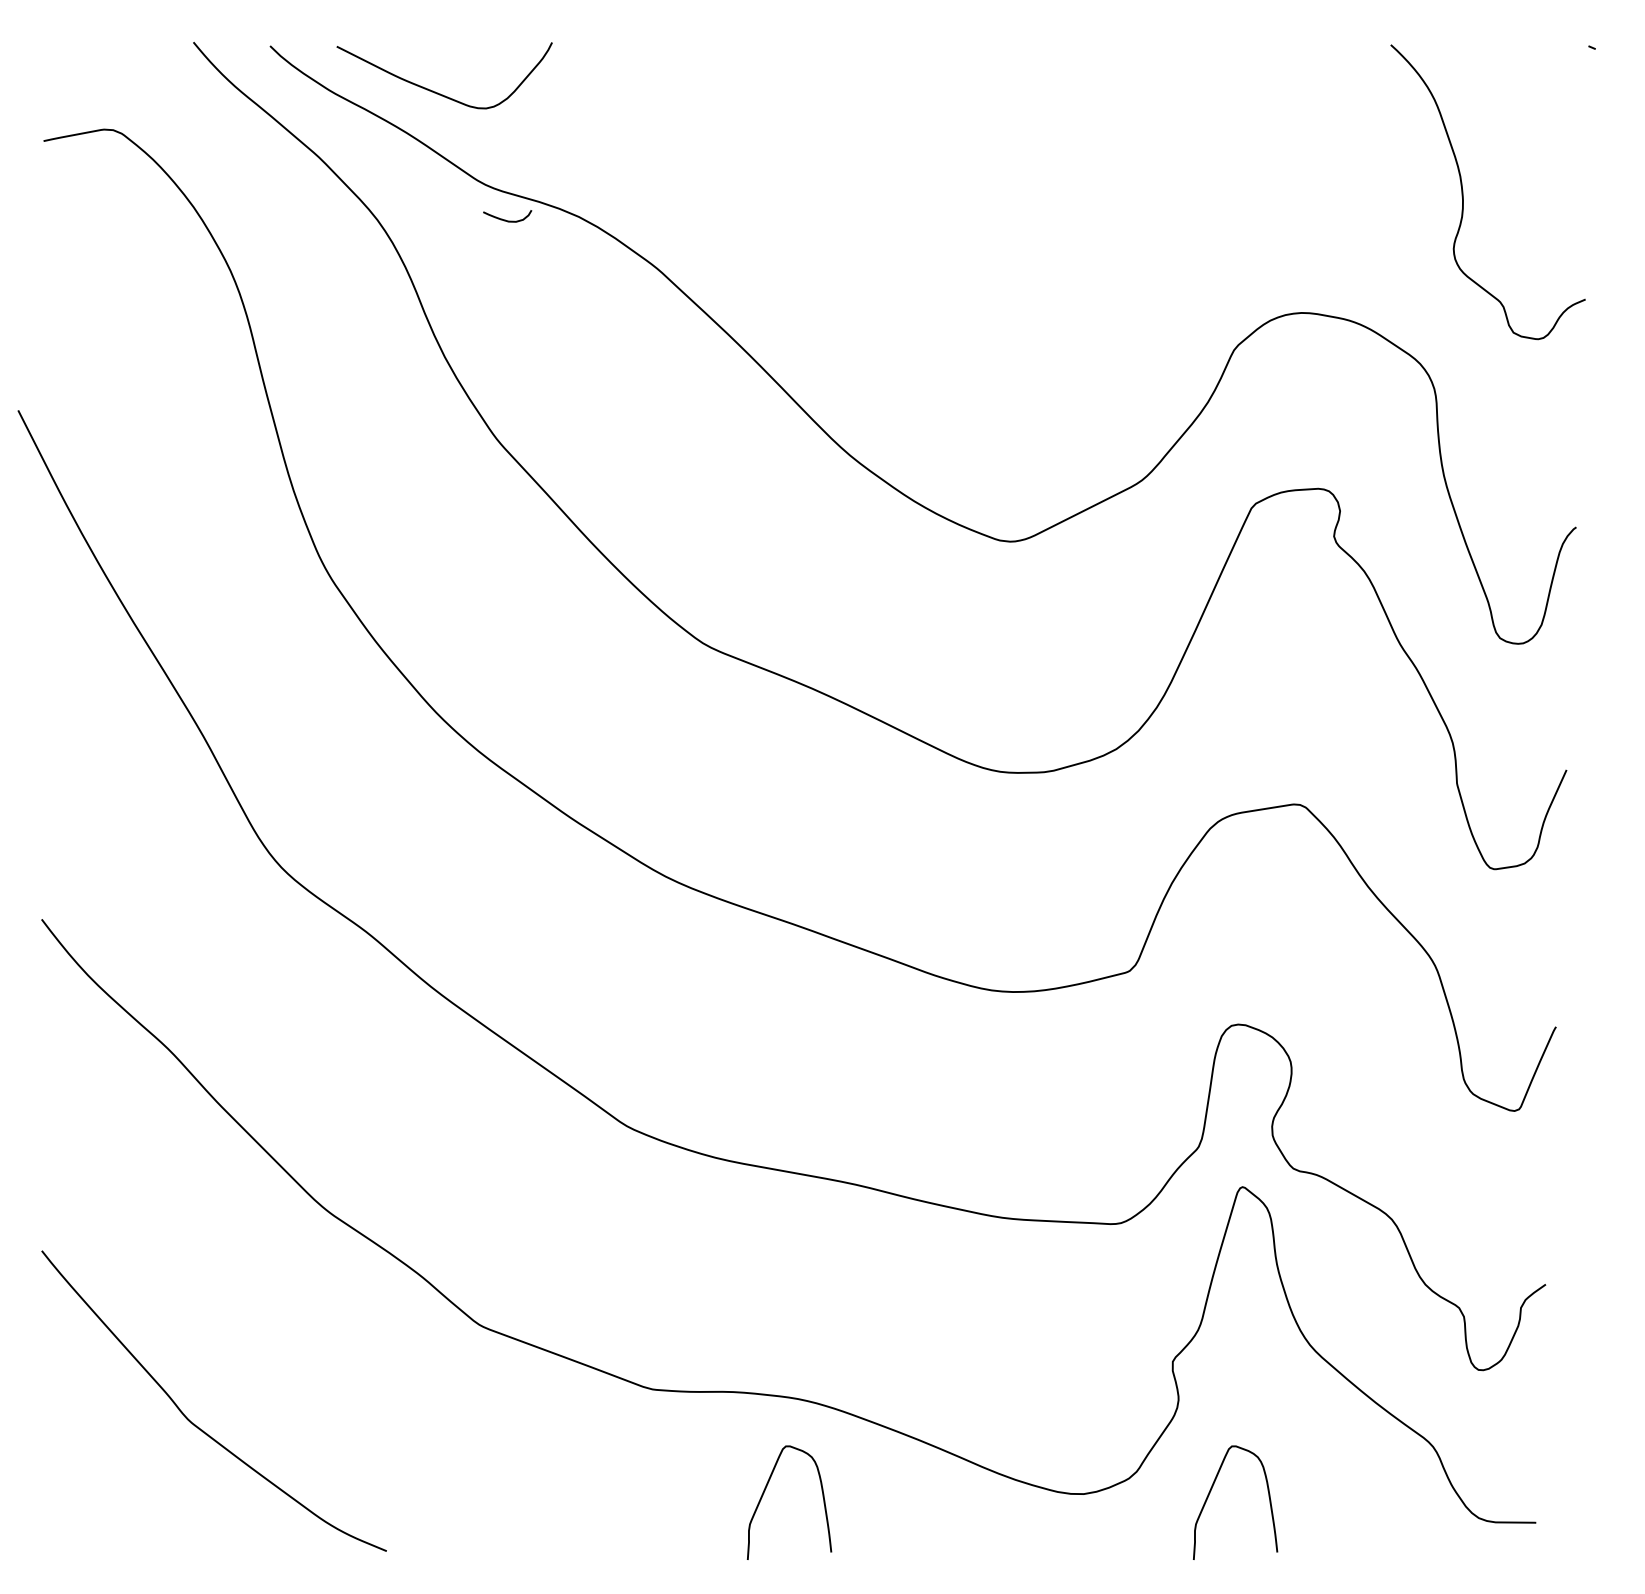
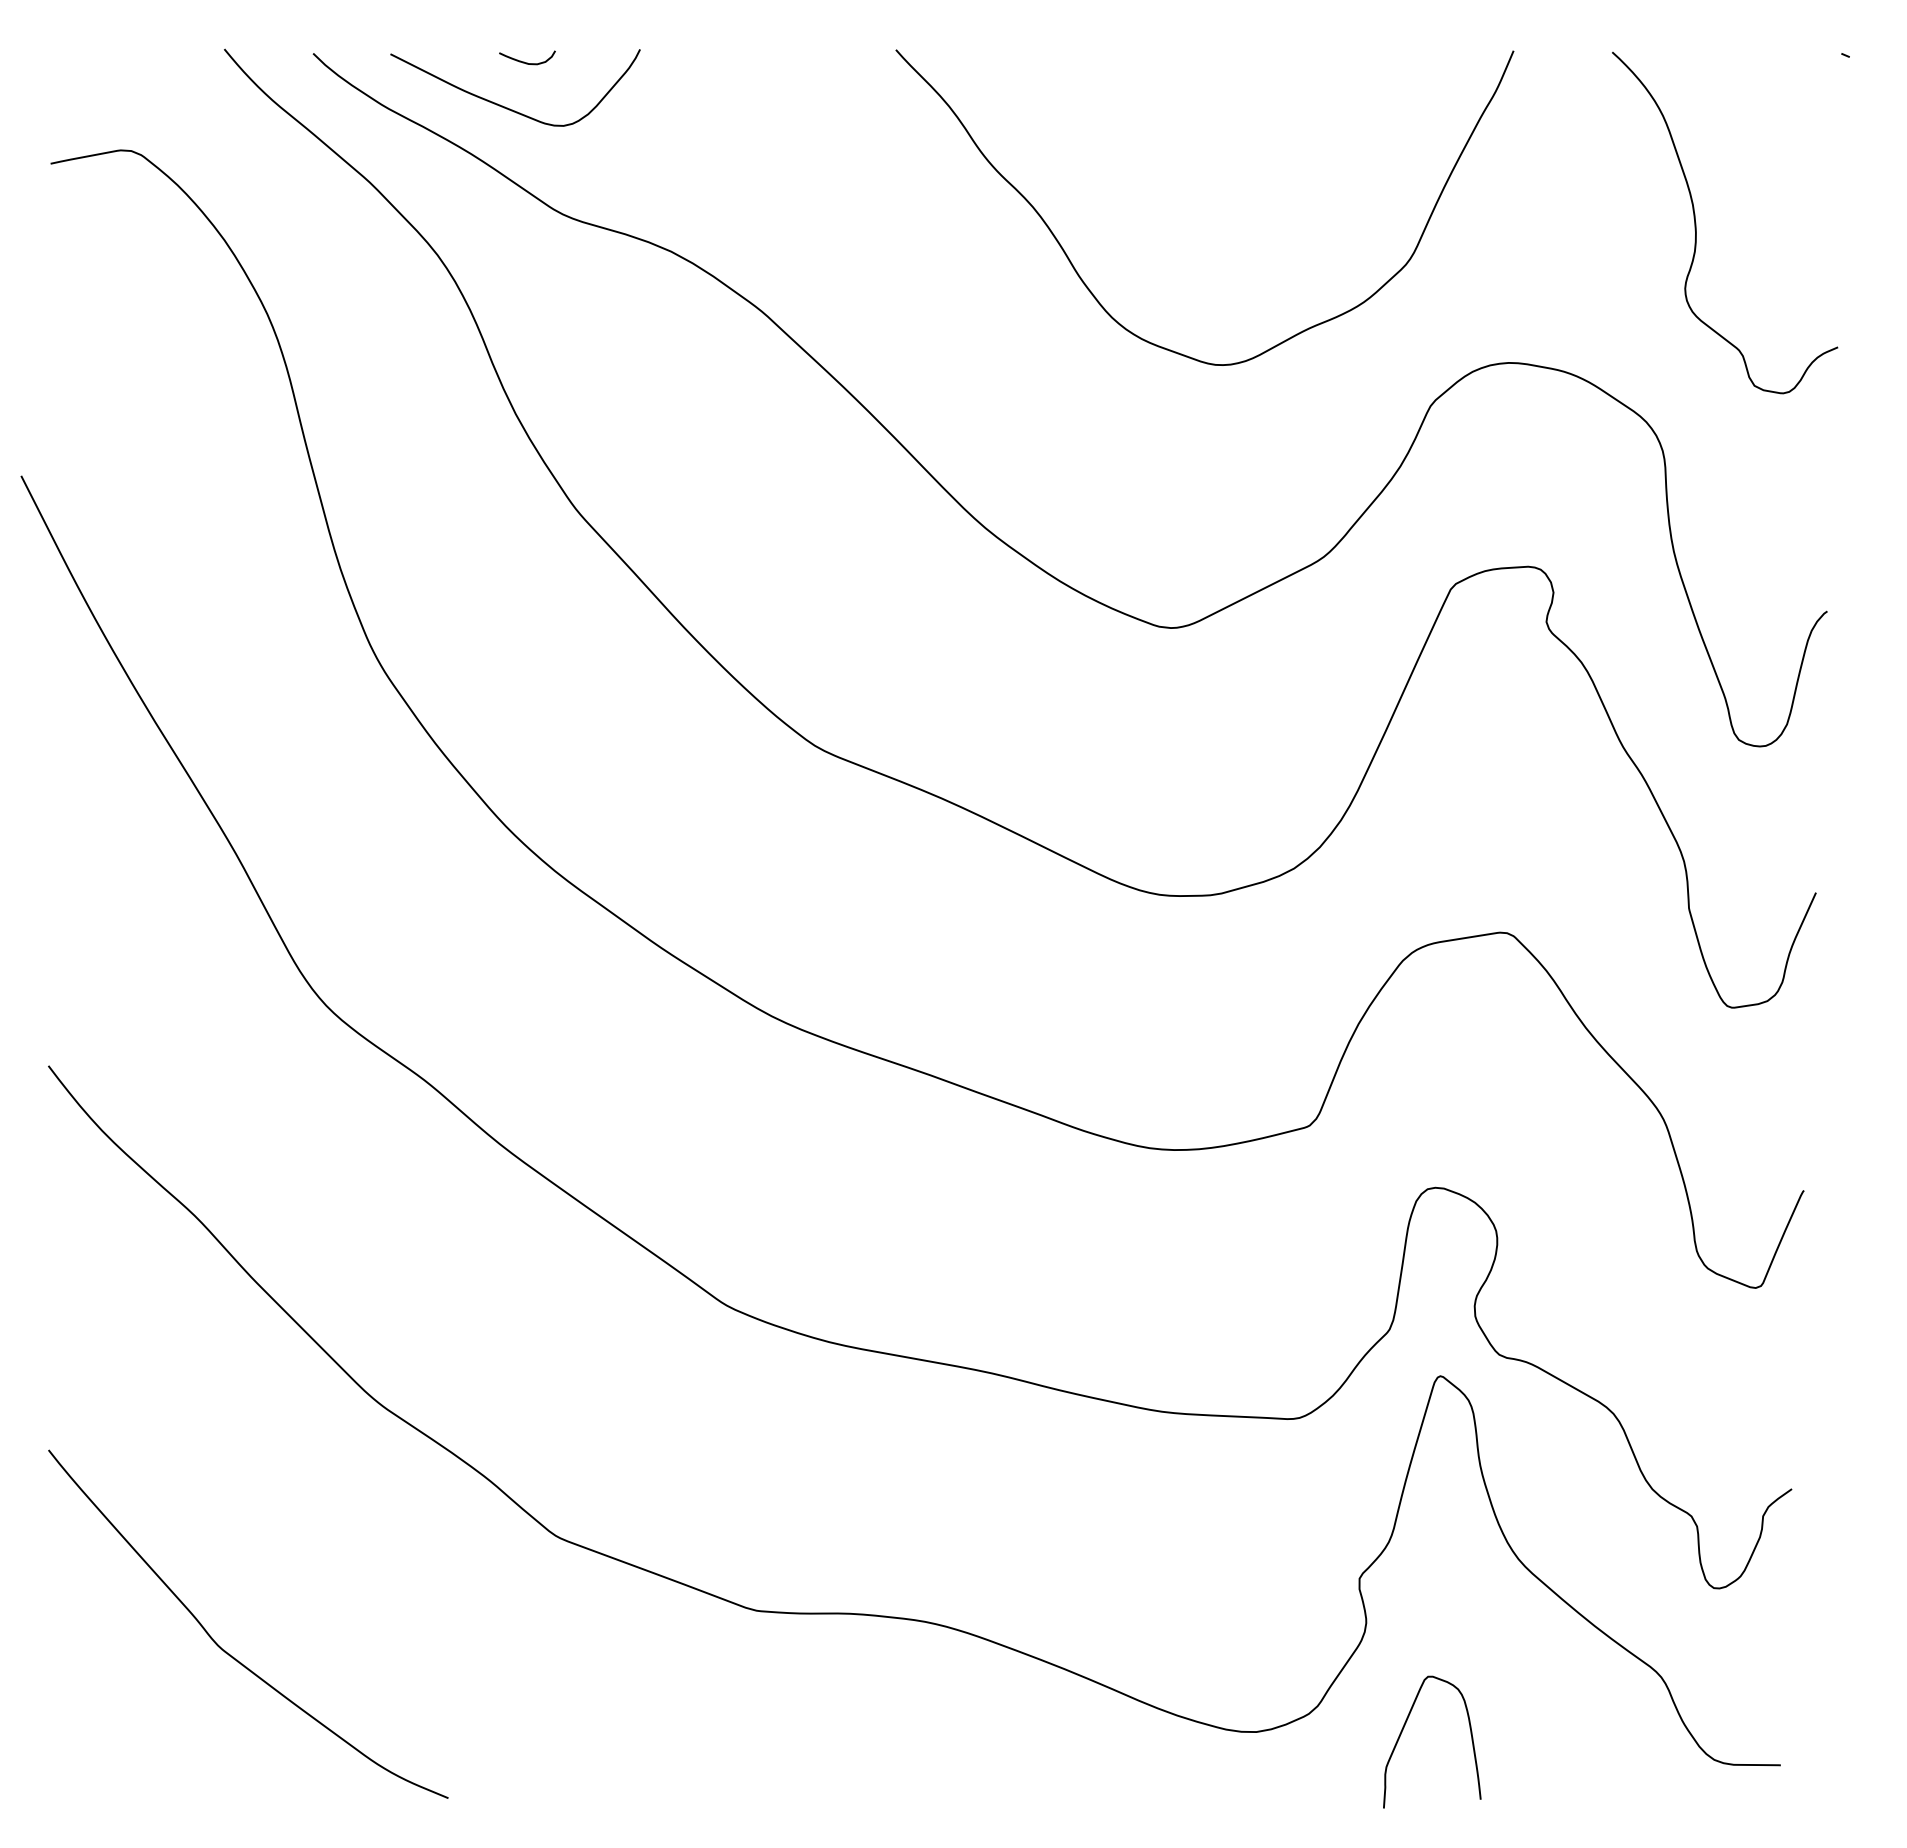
curve: (505, 219) -> (524, 61), moved
curve: (945, 256) -> (1096, 297), added
curve: (764, 1492) -> (886, 1730), removed

